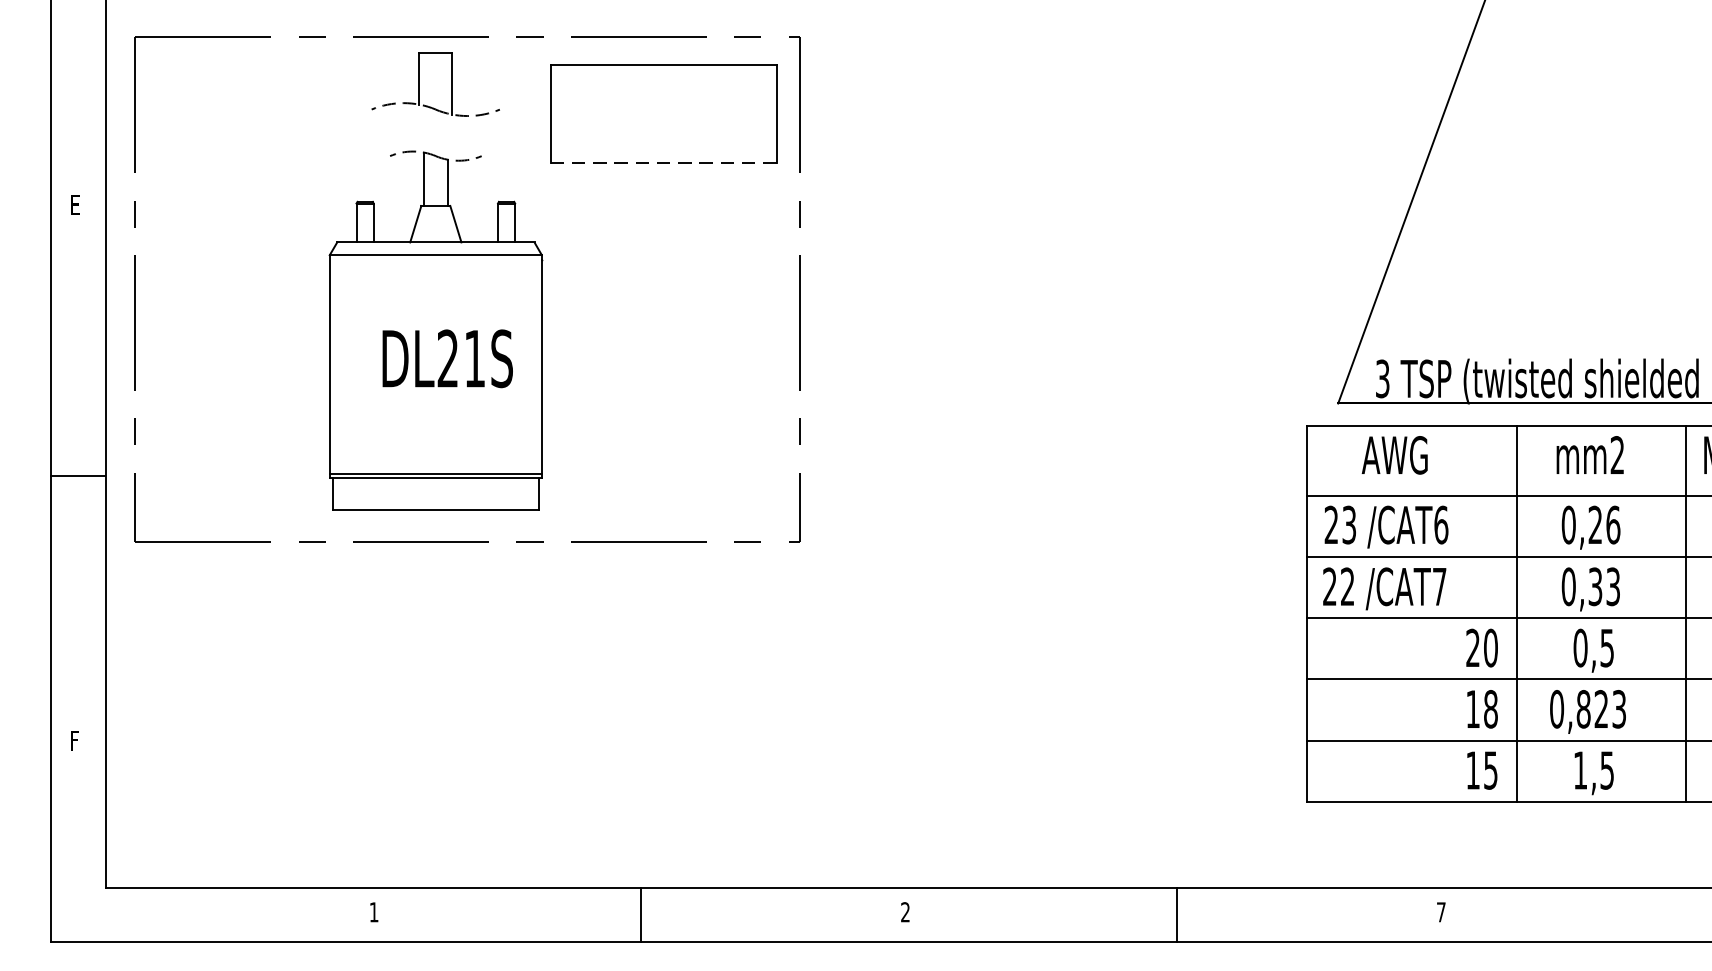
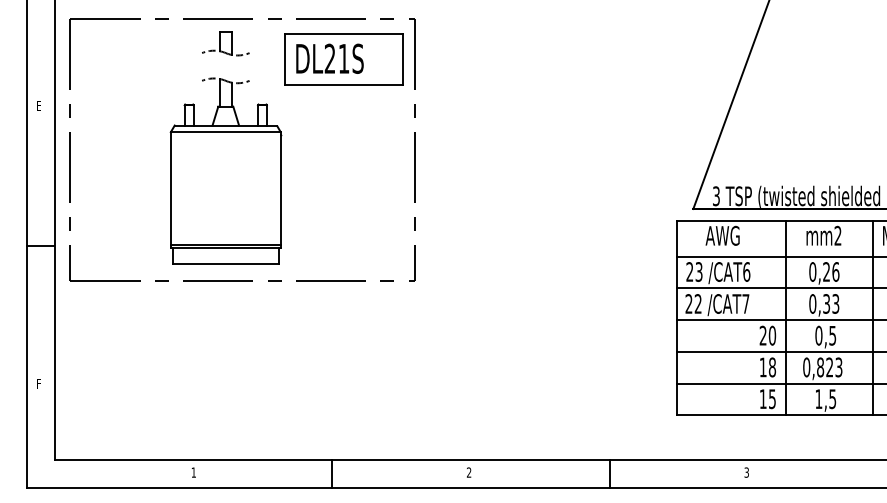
part: (435, 84) -> (225, 43), size x0.71
line: (662, 163) -> (343, 84), dashed -> solid
text: (446, 358) -> (329, 58), moved
text: (1440, 912) -> (746, 472), 7 -> 3

